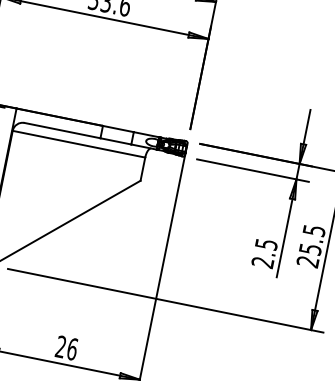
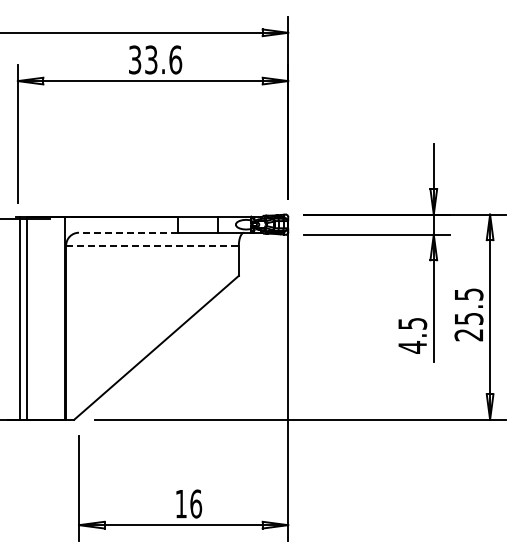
line: (61, 130) -> (127, 232), solid -> dashed
line: (79, 144) -> (153, 245), solid -> dashed
text: (262, 262) -> (412, 347), 2.5 -> 4.5
text: (60, 346) -> (180, 503), 26 -> 16

